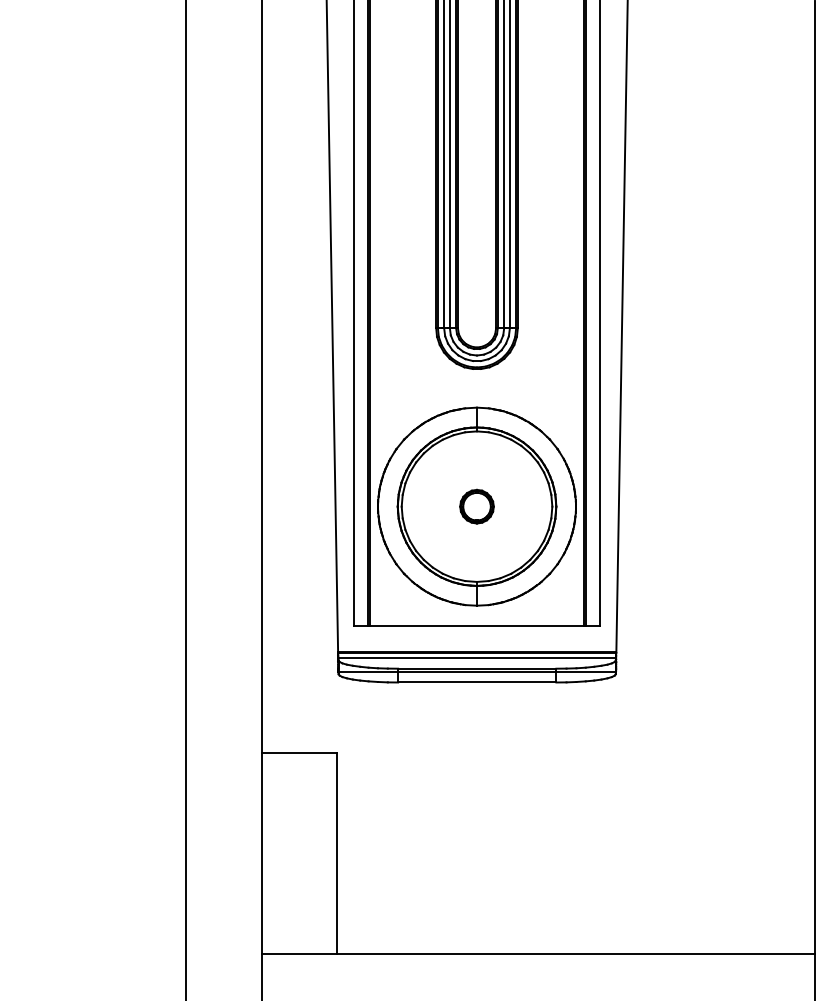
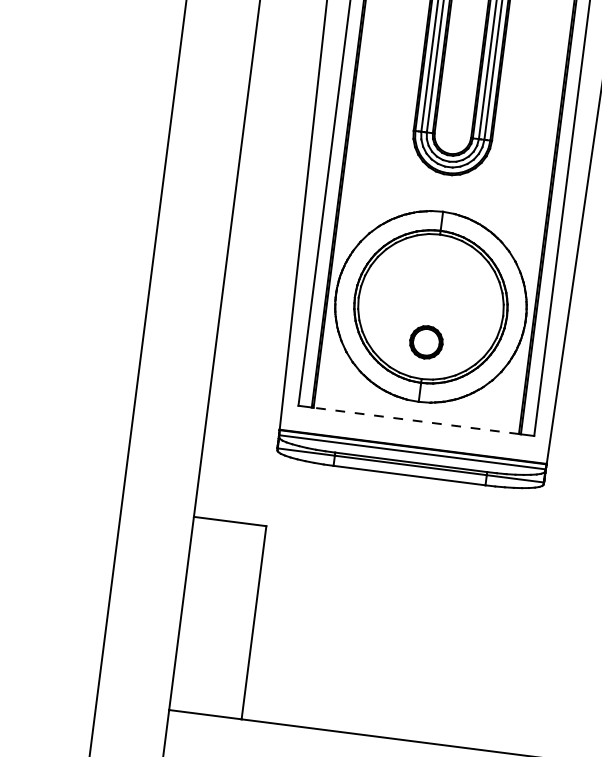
part: (476, 506) -> (425, 342), moved
line: (476, 625) -> (415, 420), solid -> dashed

